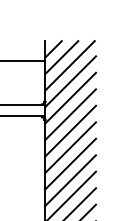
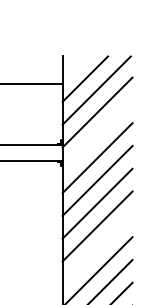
line: (53, 49) -> (73, 67), removed
line: (70, 98) -> (97, 135), removed
line: (70, 180) -> (97, 249), removed

